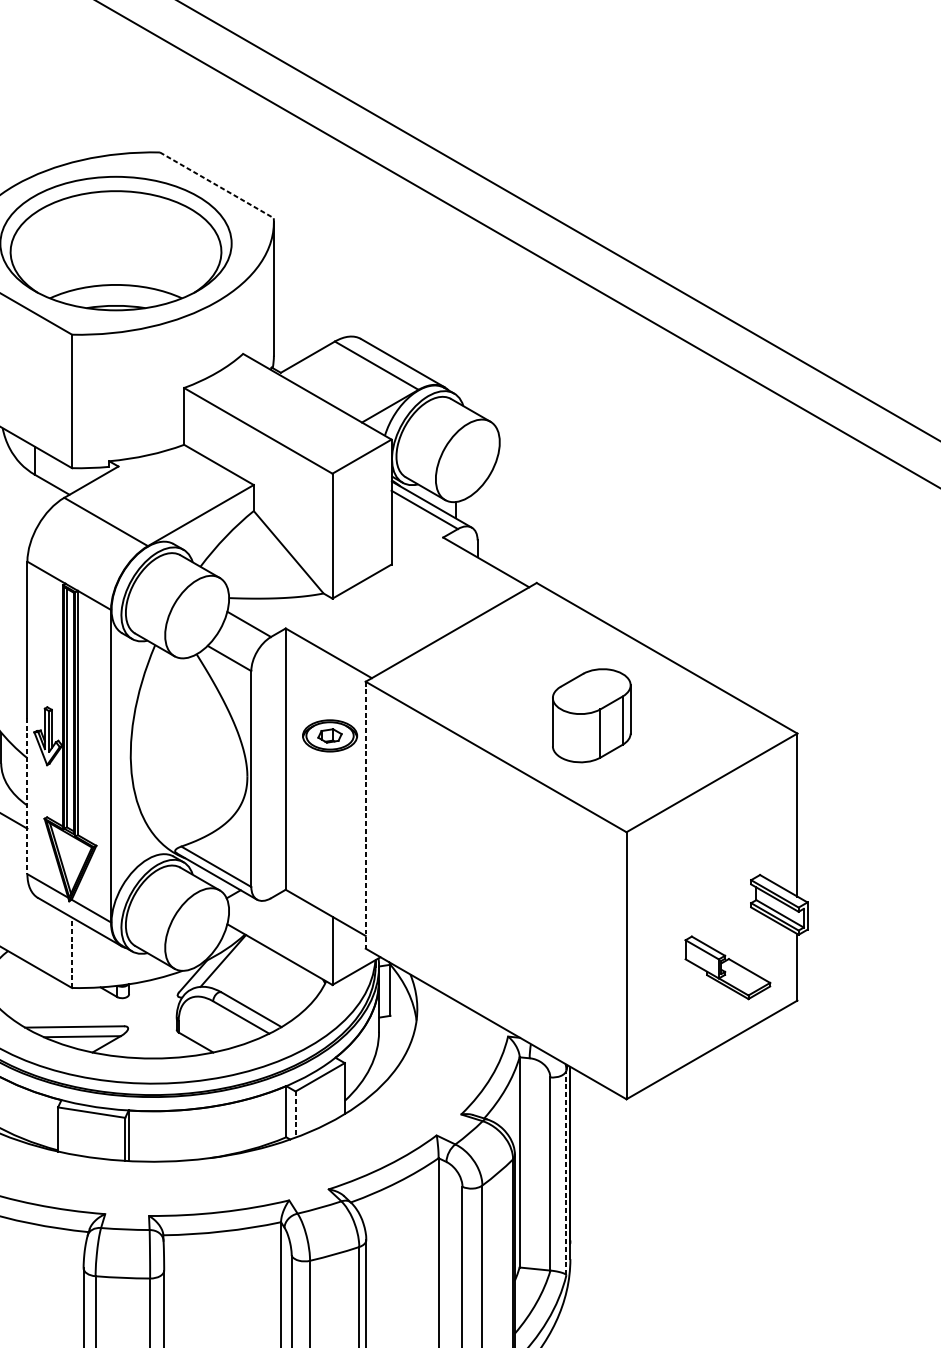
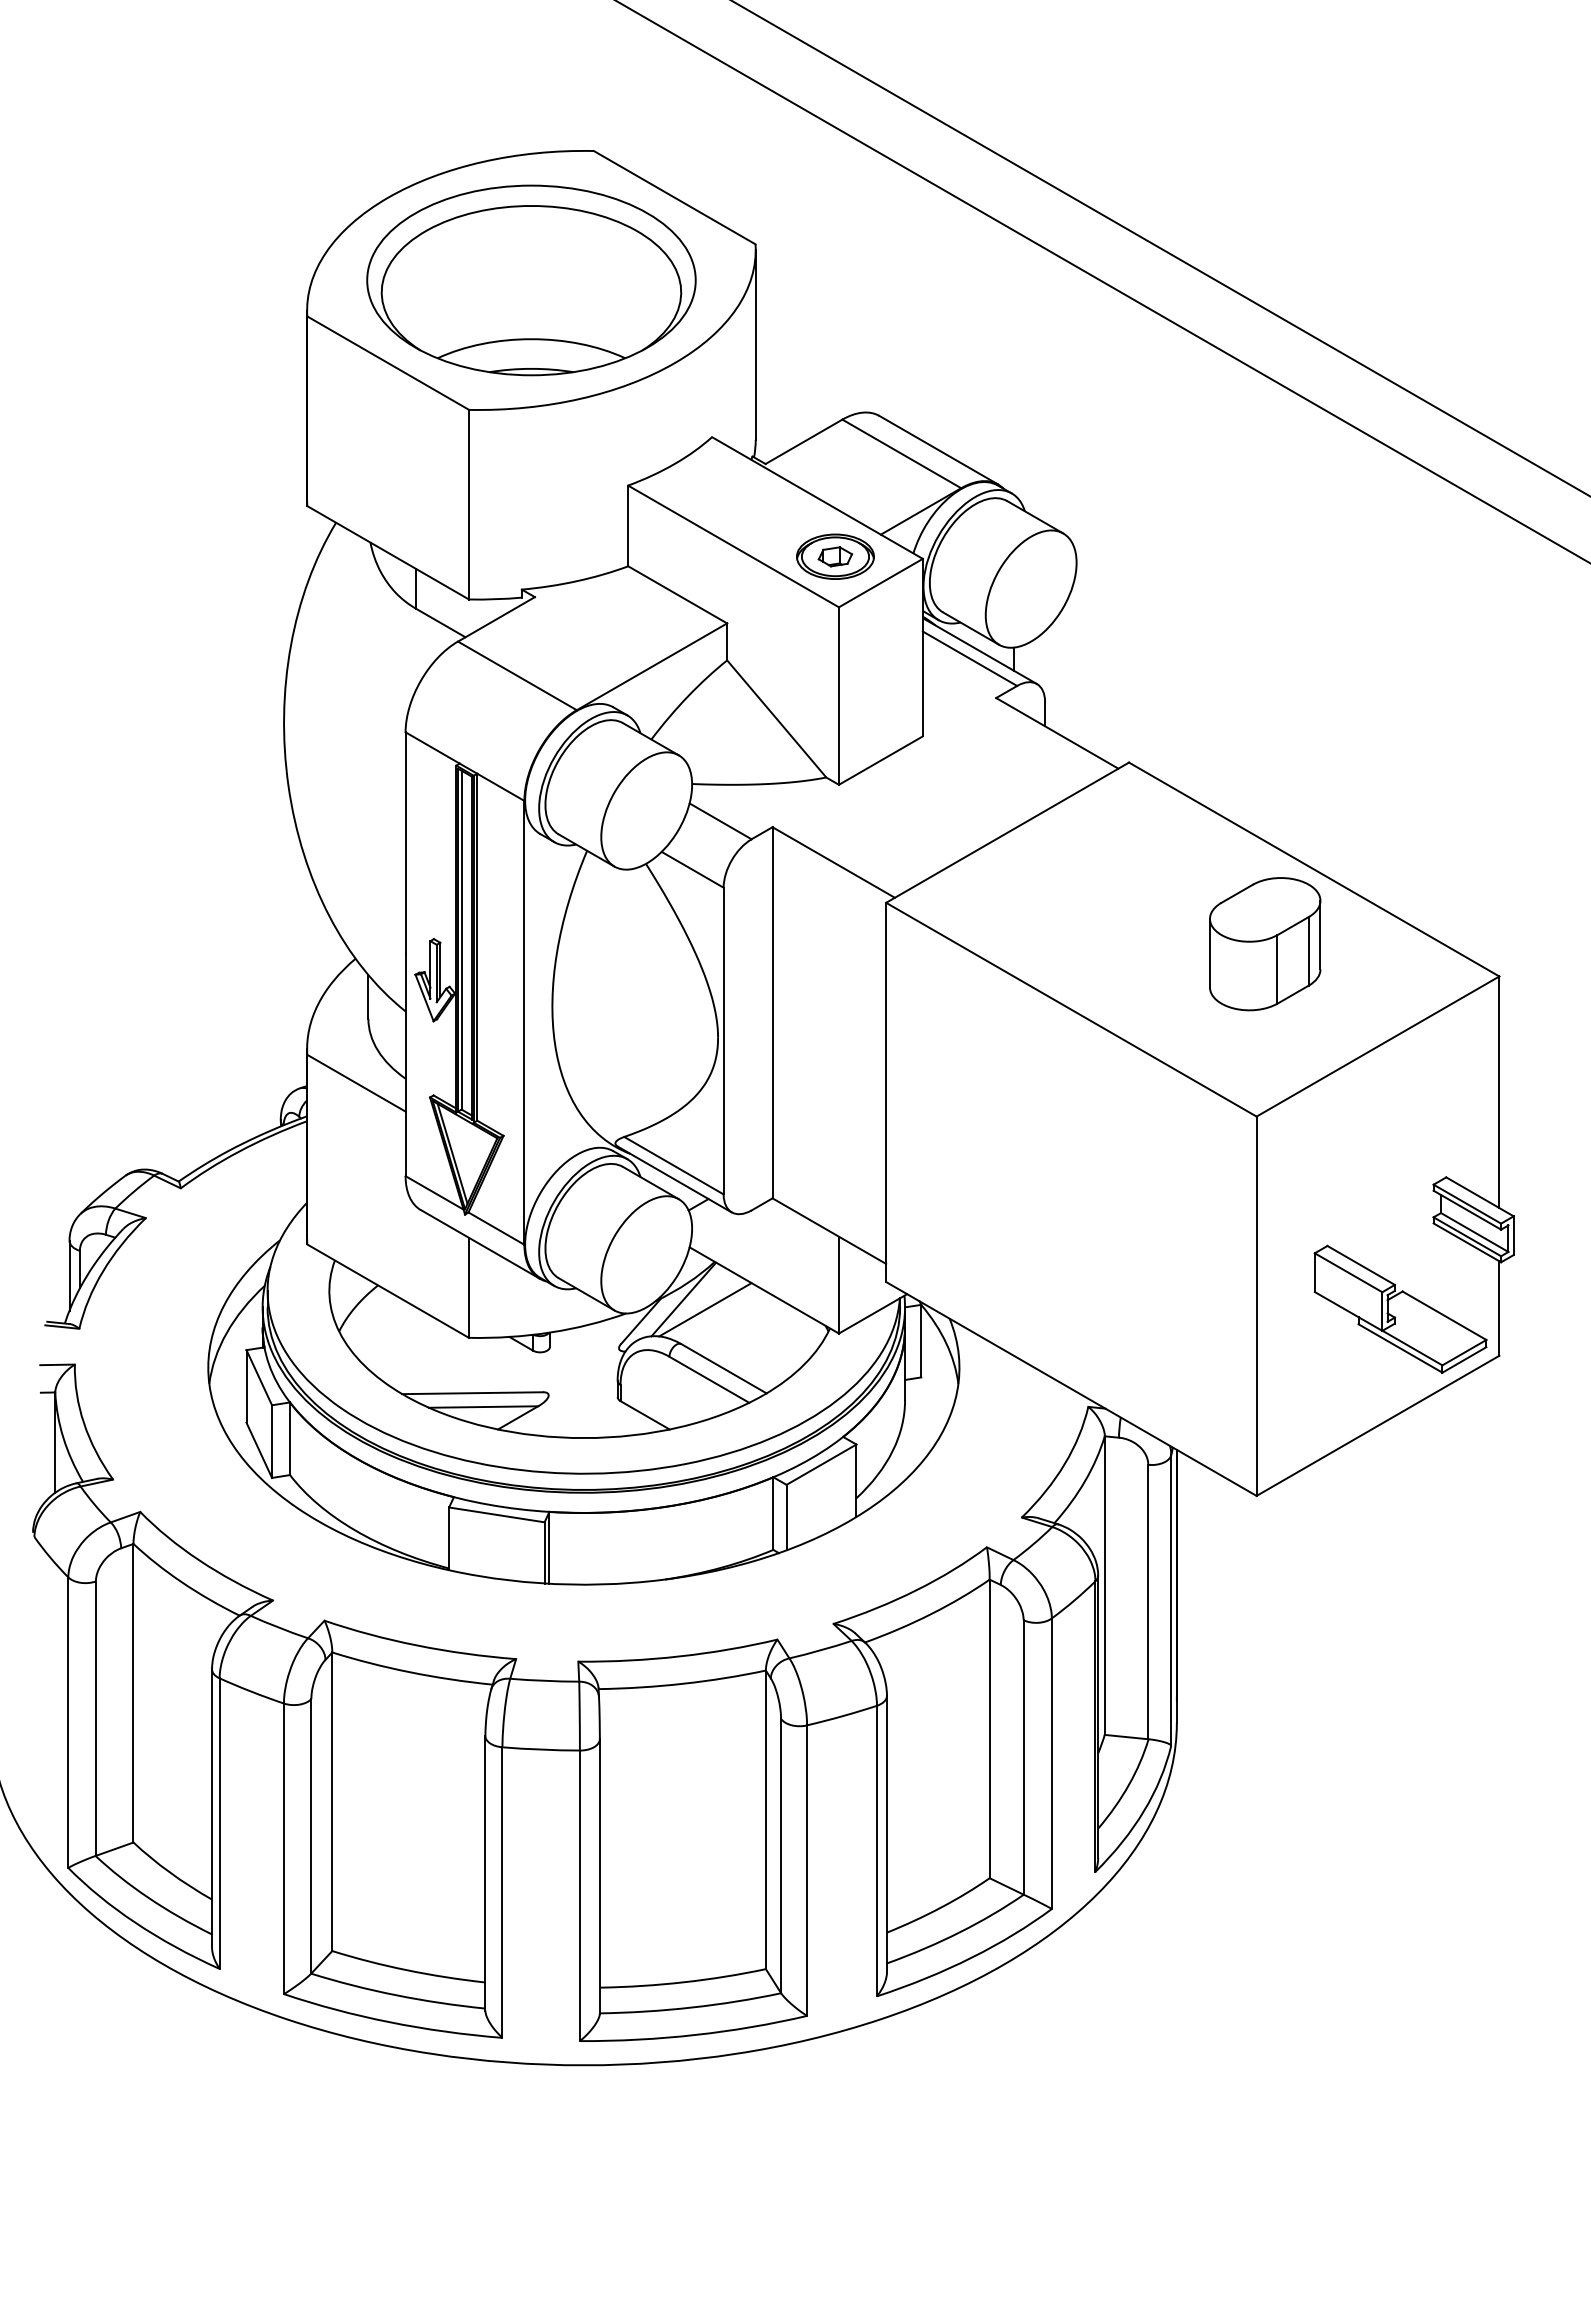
line: (217, 185) -> (675, 197), dashed -> solid
part: (591, 716) -> (1265, 944), moved
part: (330, 735) -> (835, 556), moved
line: (27, 796) -> (405, 1065), dashed -> solid
line: (365, 815) -> (886, 1092), dashed -> solid
line: (72, 952) -> (469, 1287), dashed -> solid
part: (727, 967) -> (1400, 1308), size x1.43
line: (238, 968) -> (705, 1309), added
line: (295, 1114) -> (786, 1517), dashed -> solid
line: (566, 1172) -> (1171, 1599), dashed -> solid

